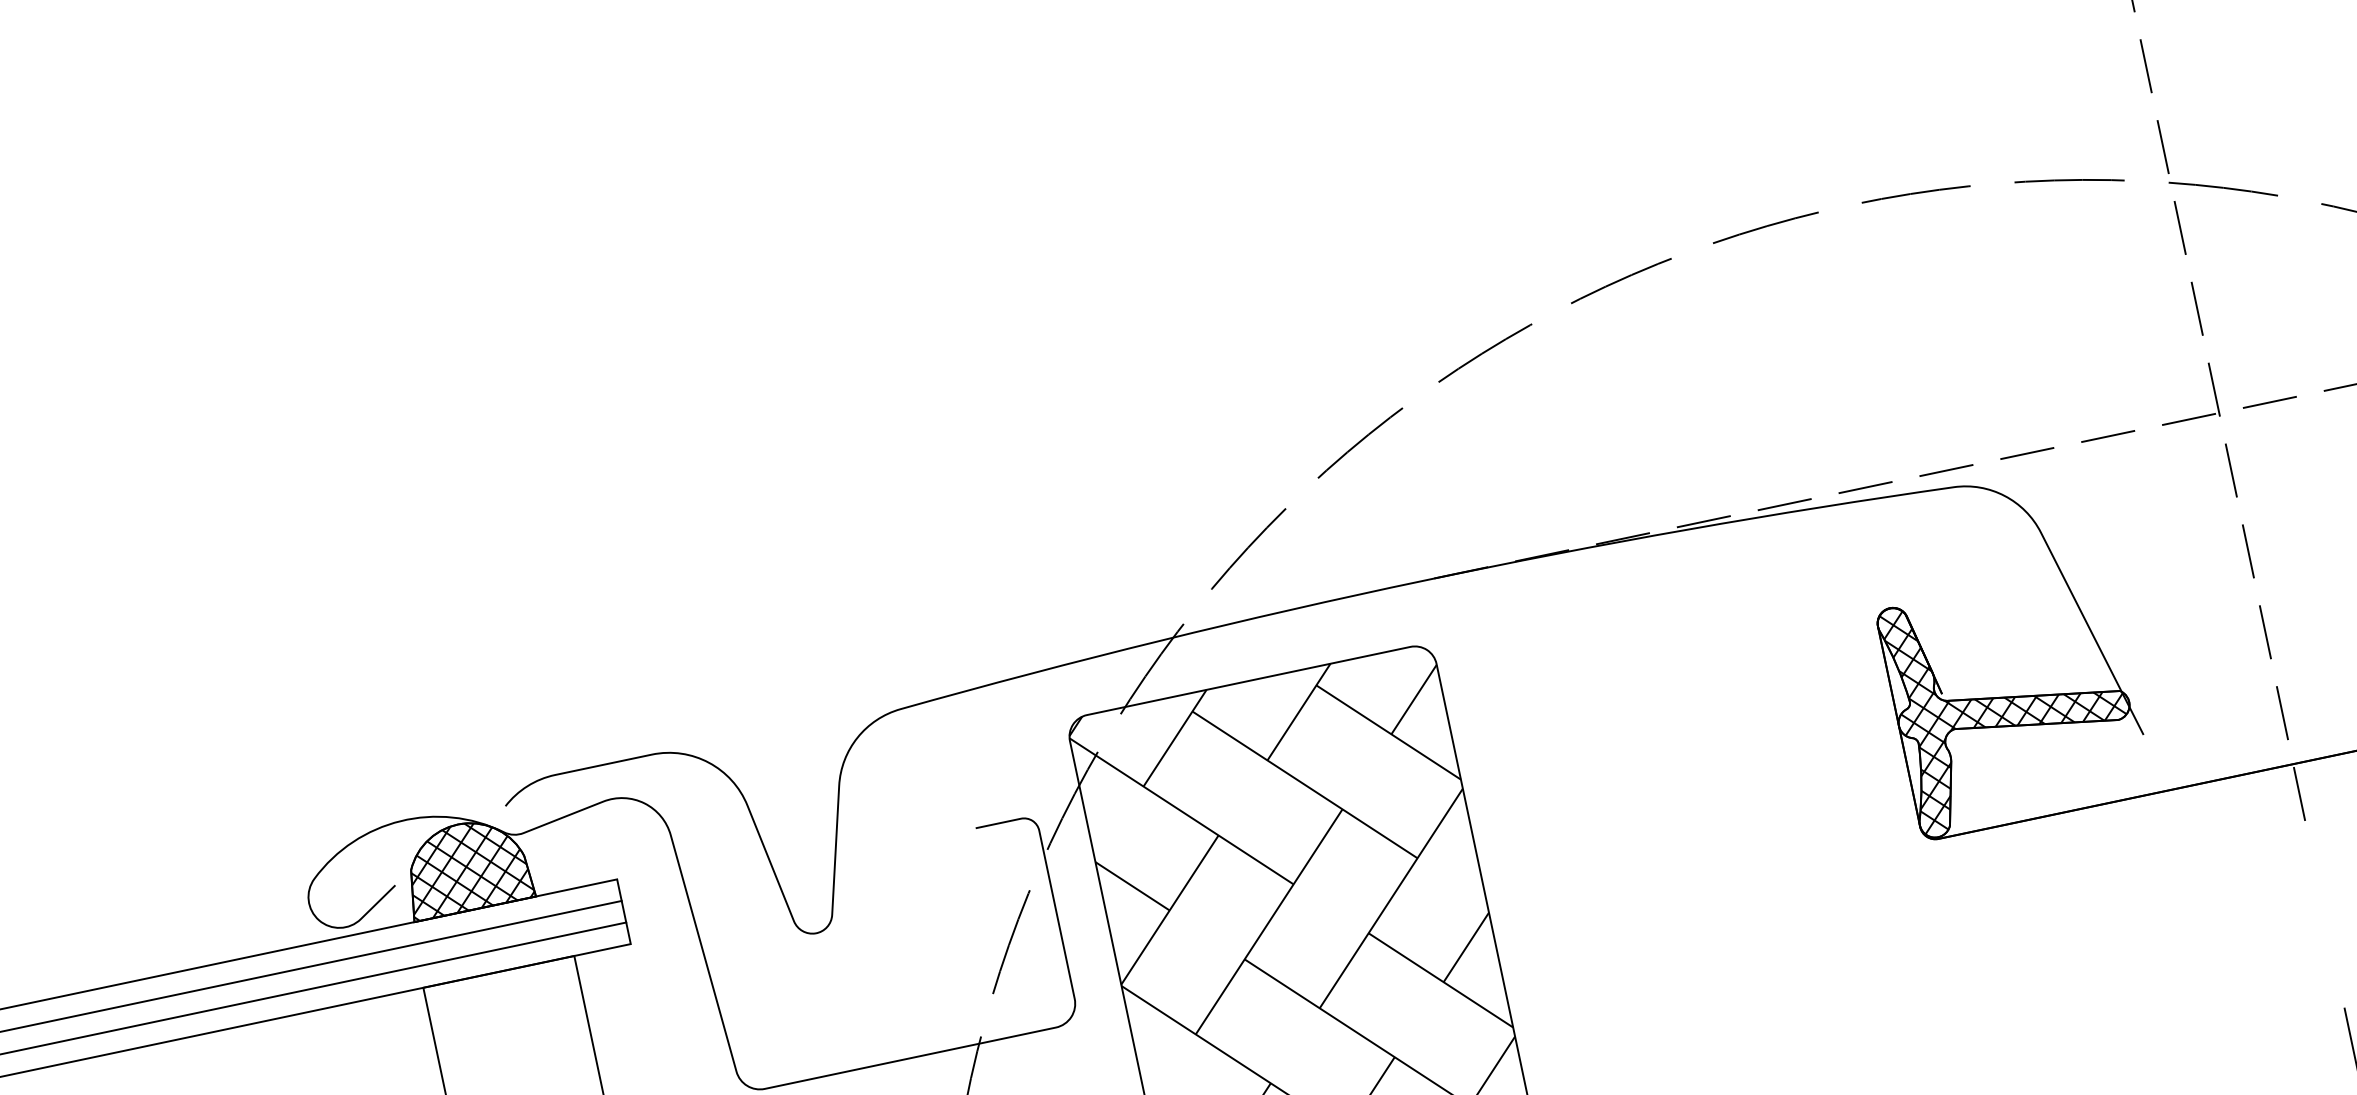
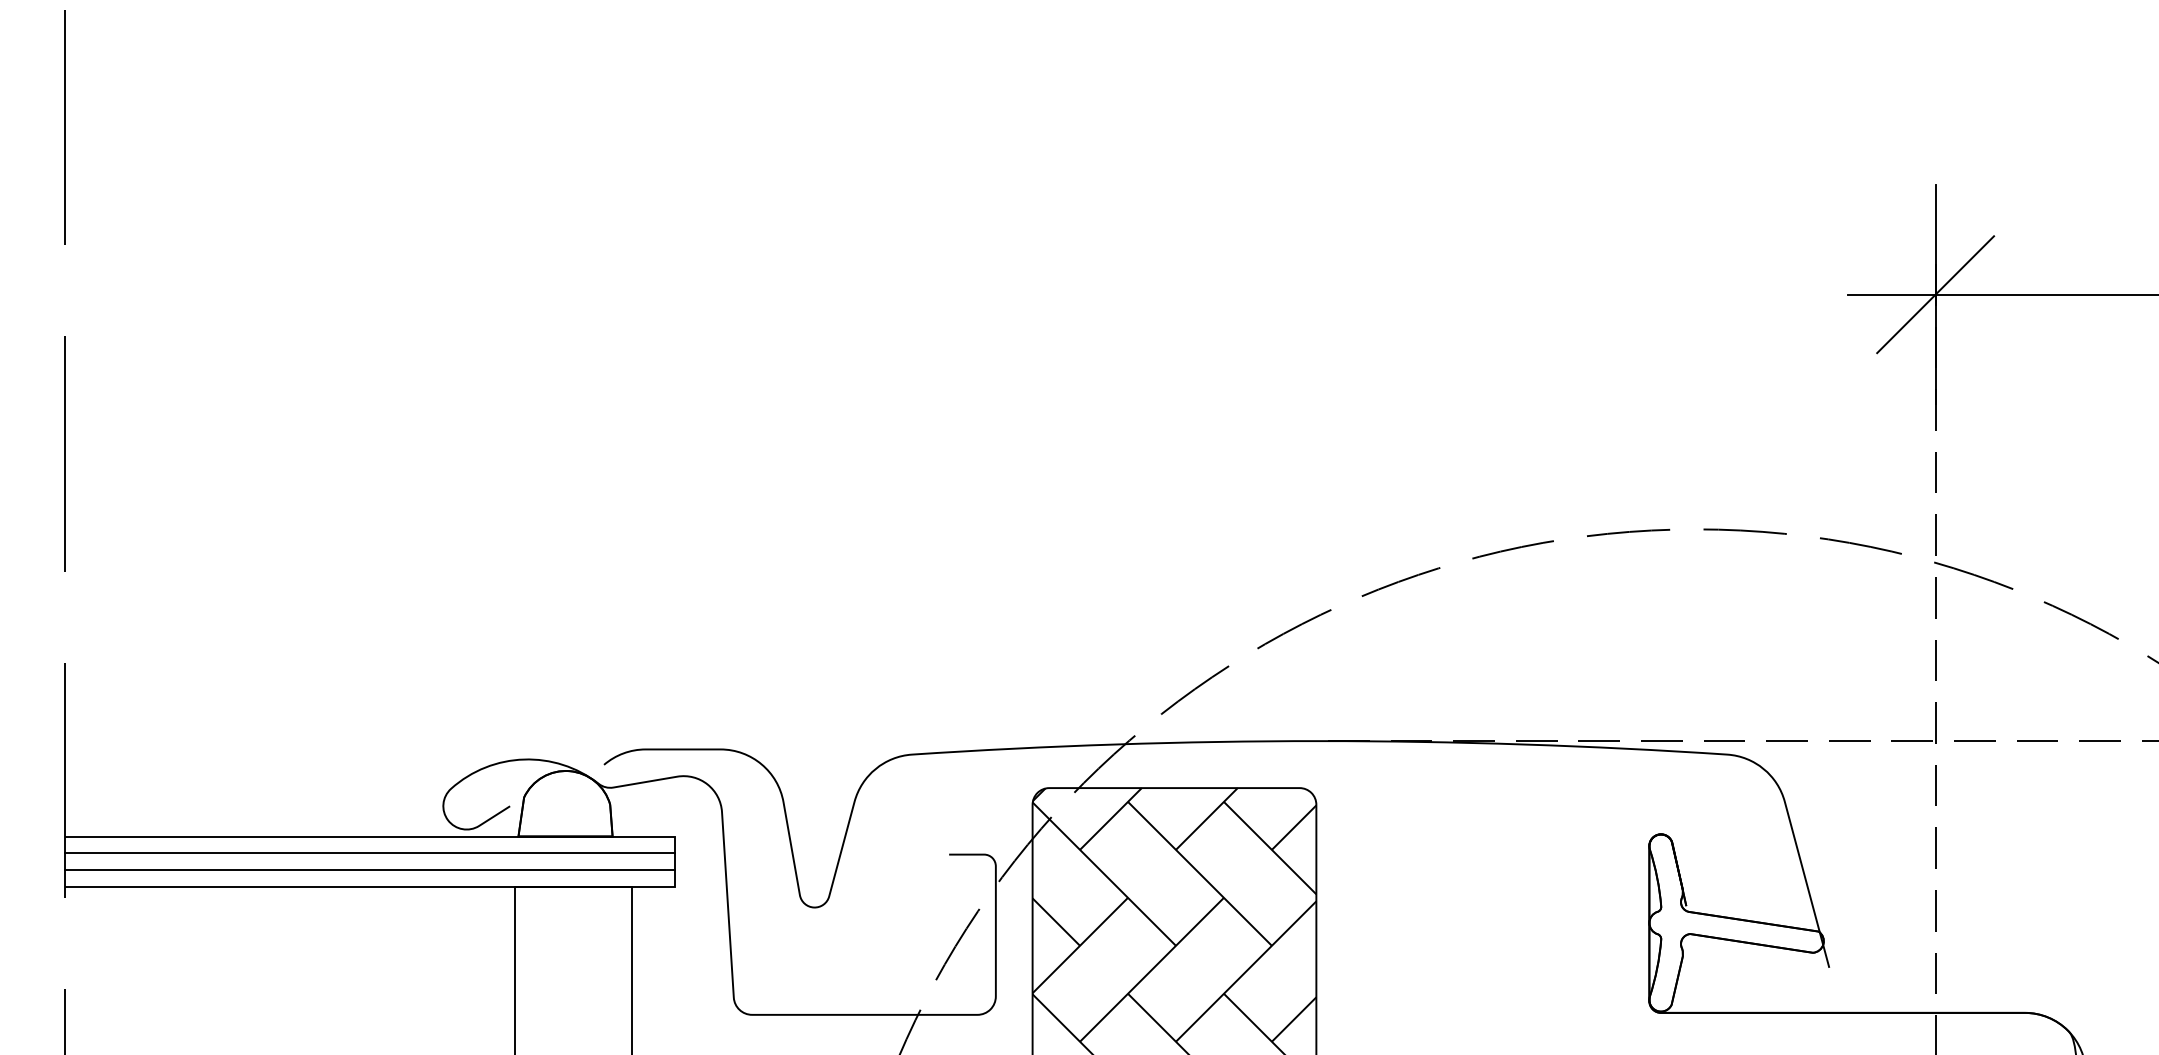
hatch: (2011, 701) -> (1736, 922), removed
hatch: (466, 866) -> (565, 803), removed

